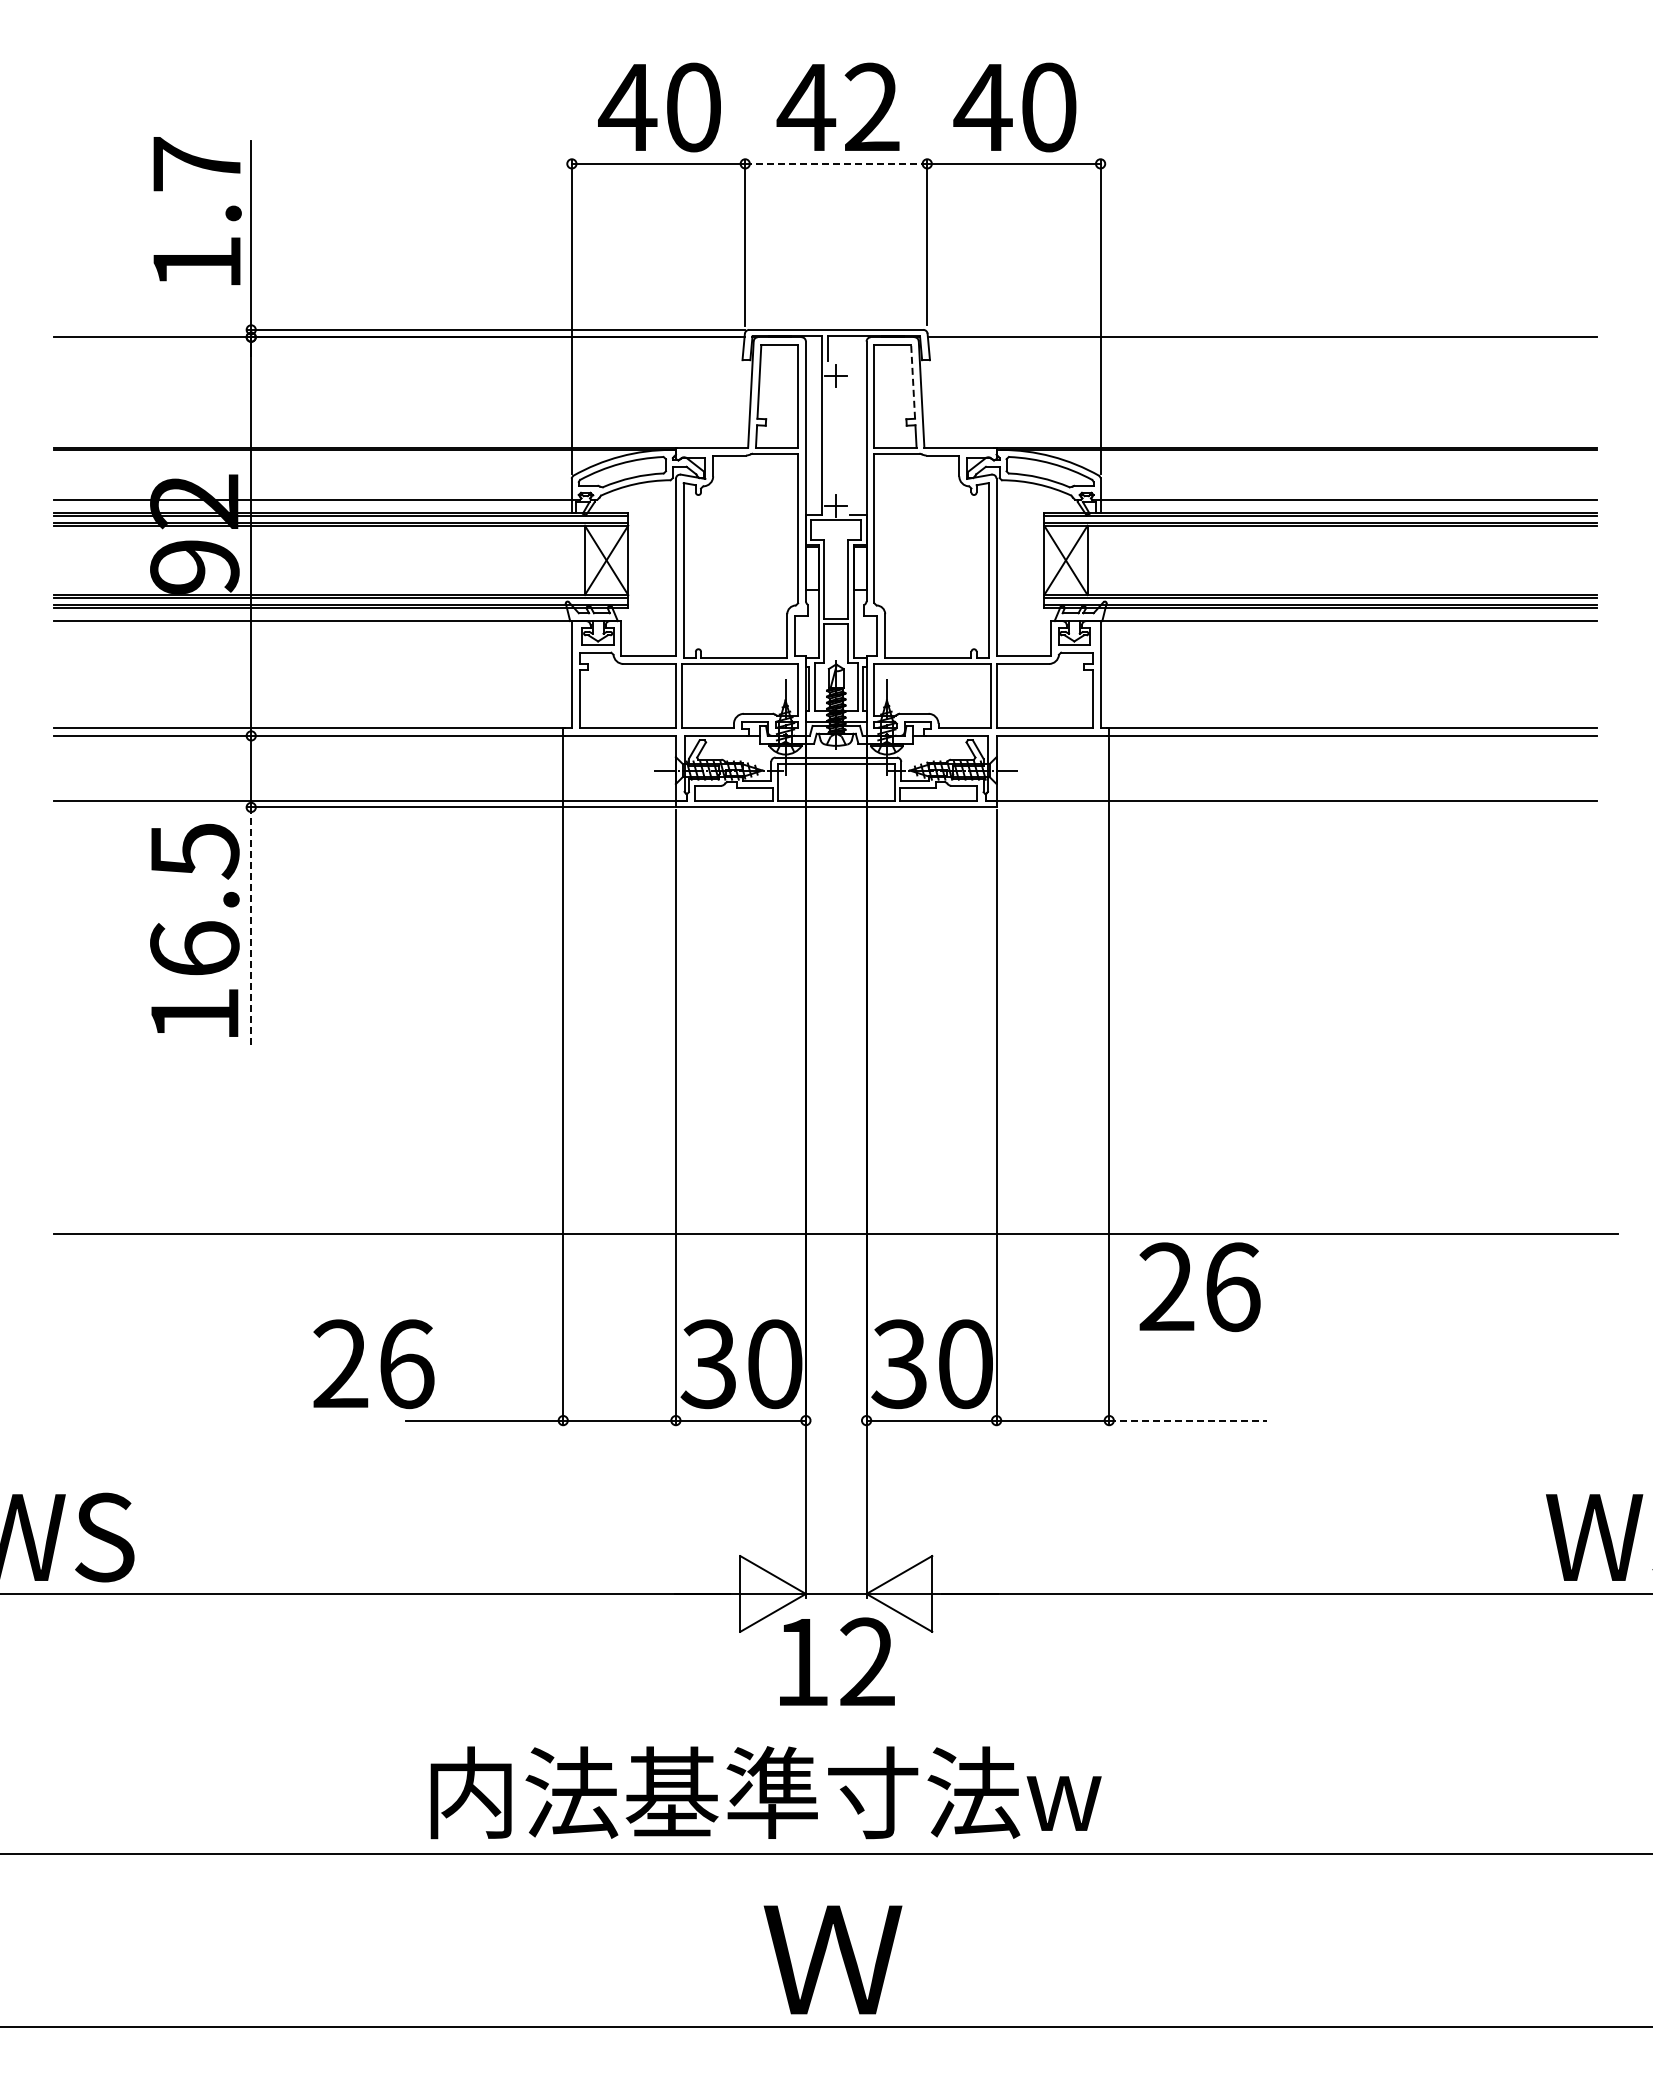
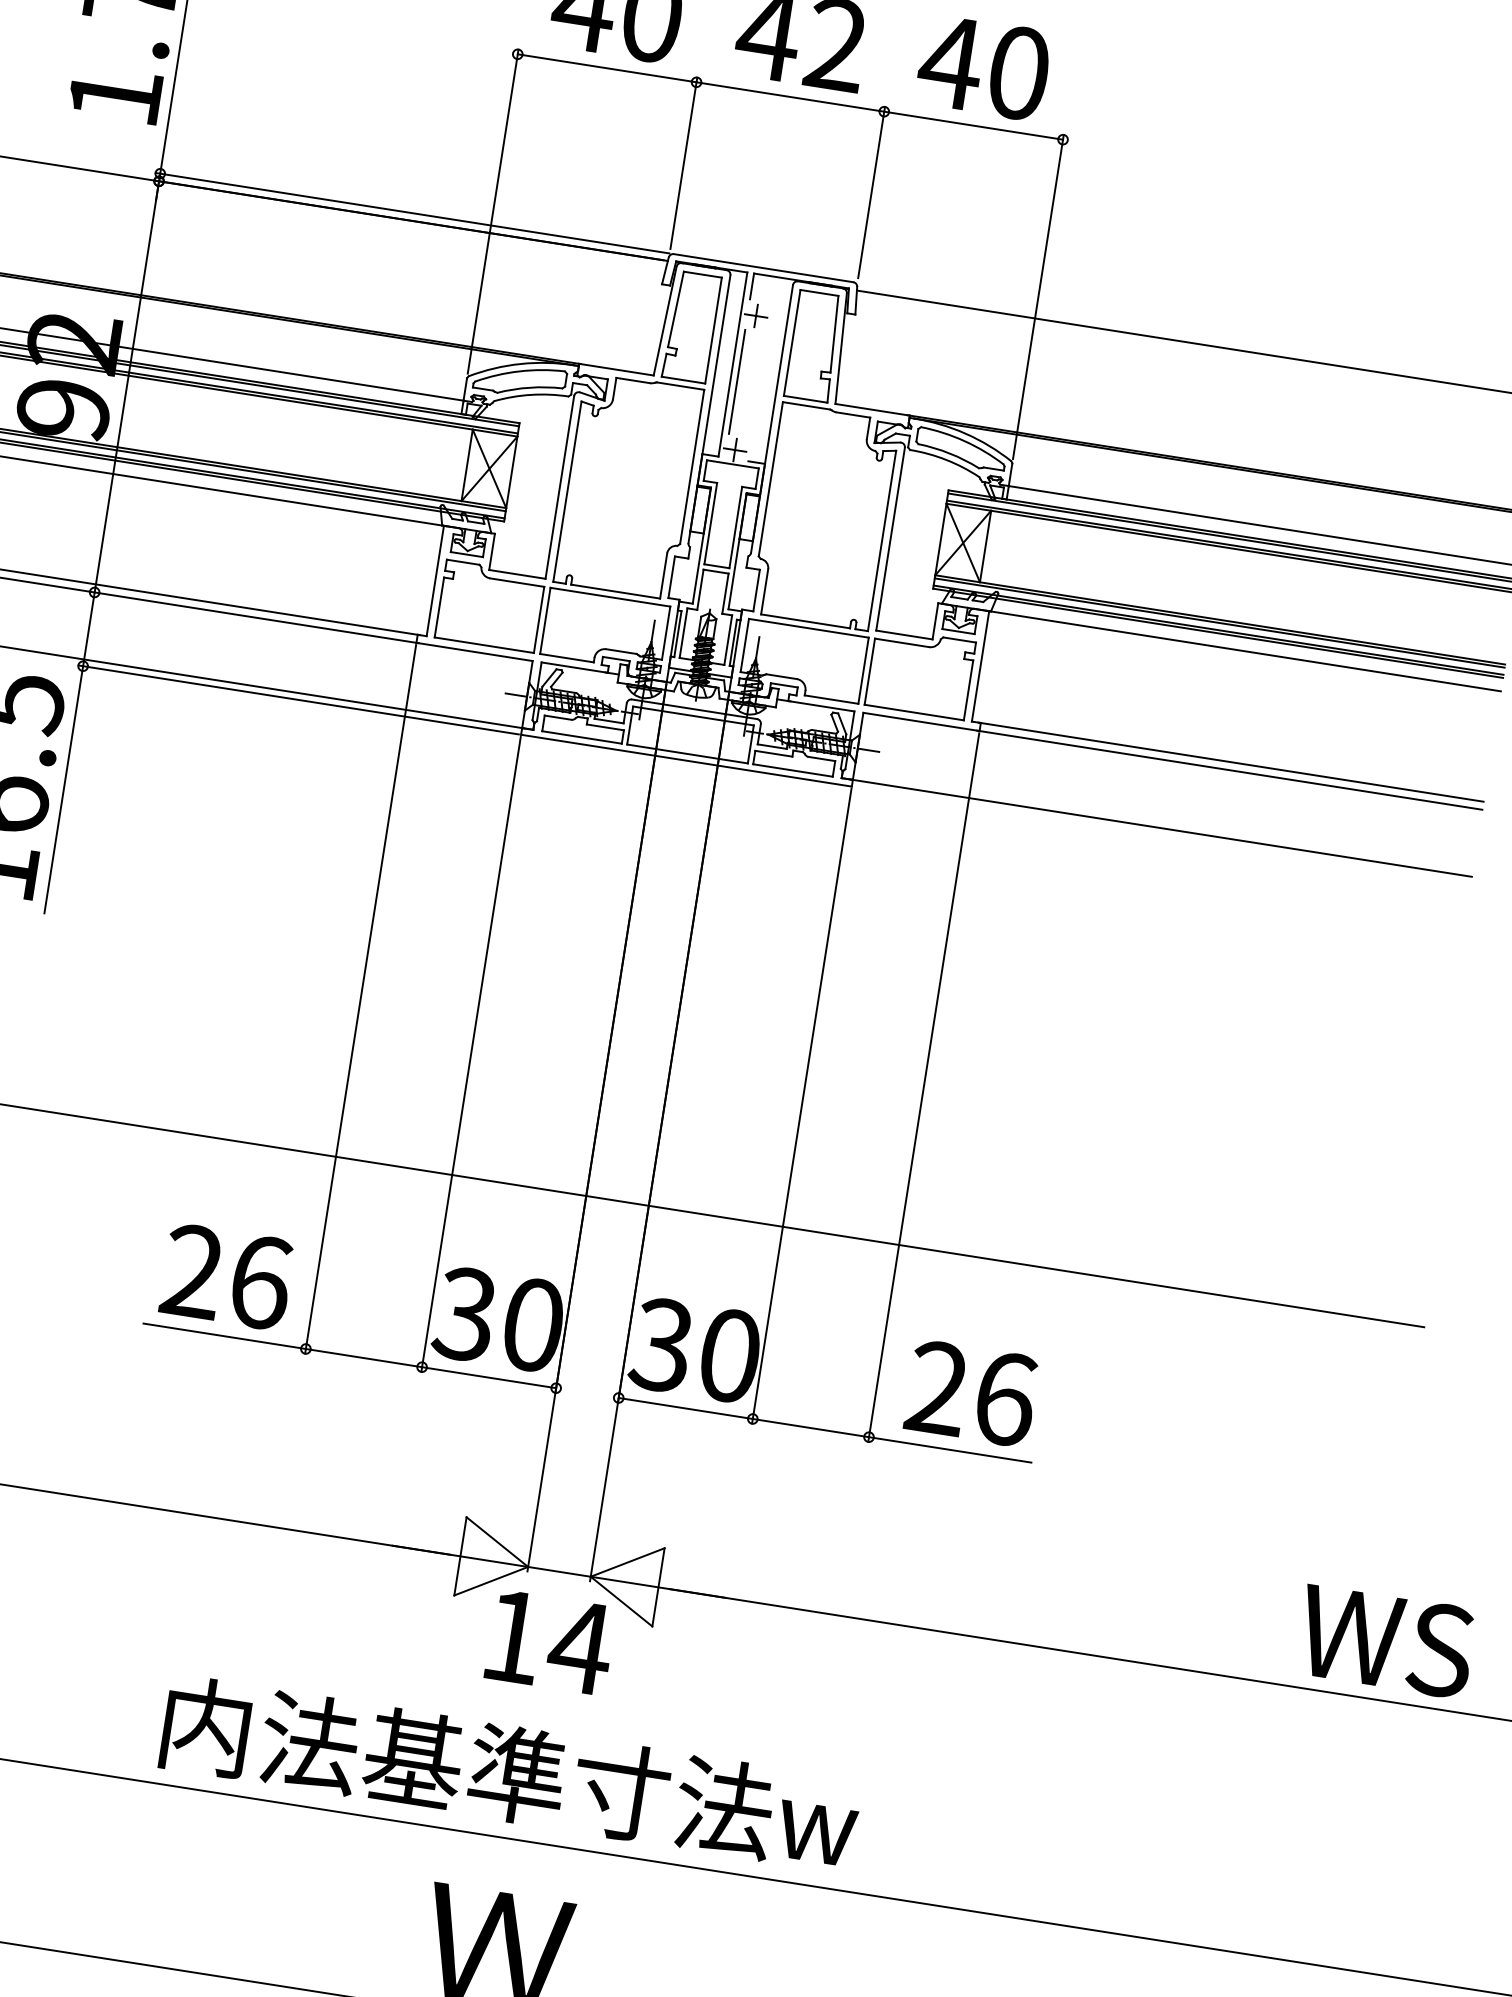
line: (836, 163) -> (790, 96), dashed -> solid
line: (913, 381) -> (834, 333), dashed -> solid
line: (828, 441) -> (737, 382), added
line: (251, 927) -> (64, 790), dashed -> solid
text: (1199, 1287) -> (971, 1393), moved
text: (373, 1364) -> (226, 1277), moved
line: (1187, 1420) -> (949, 1449), dashed -> solid
text: (867, 1661) -> (580, 1646), 12 -> 14
text: (765, 1792) -> (510, 1773), moved

